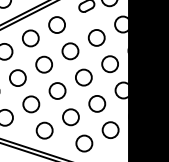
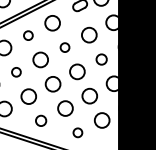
circle: (30, 38) -> (28, 35), size x0.6
circle: (70, 51) -> (65, 47), size x0.6
circle: (109, 64) -> (101, 59), size x0.7
circle: (17, 77) -> (16, 71), size x0.6
circle: (44, 130) -> (41, 120), size x0.7
circle: (84, 143) -> (78, 132), size x0.6

